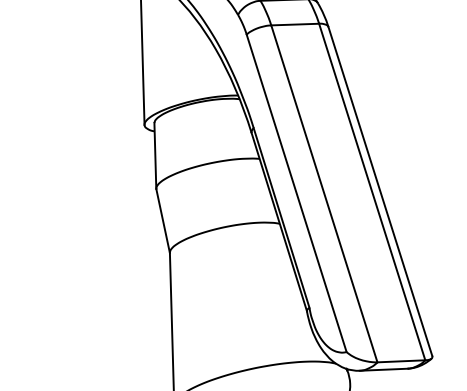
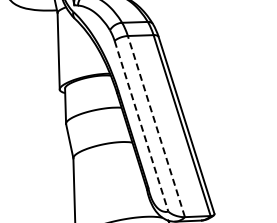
line: (296, 193) -> (141, 126), solid -> dashed
line: (324, 193) -> (156, 126), solid -> dashed

